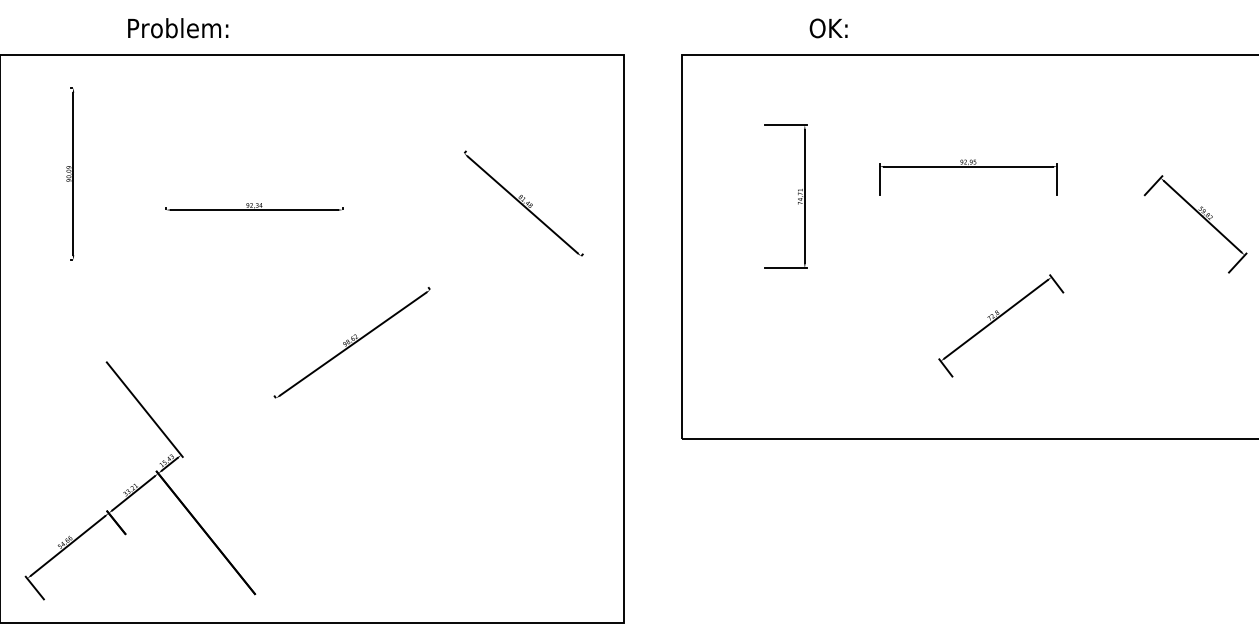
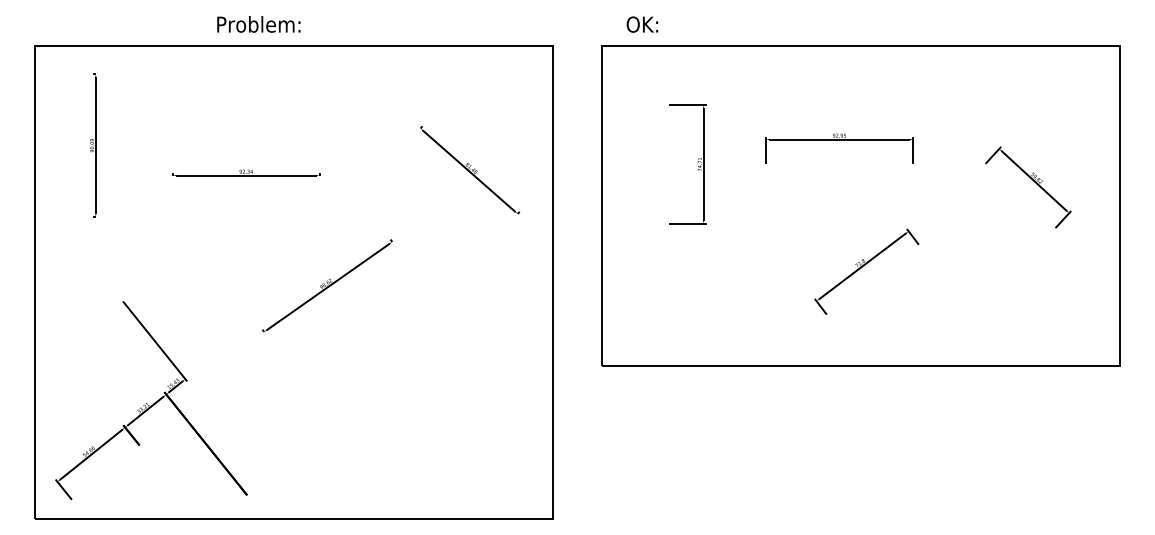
text: (177, 28) -> (258, 24), moved
text: (828, 28) -> (642, 24), moved

